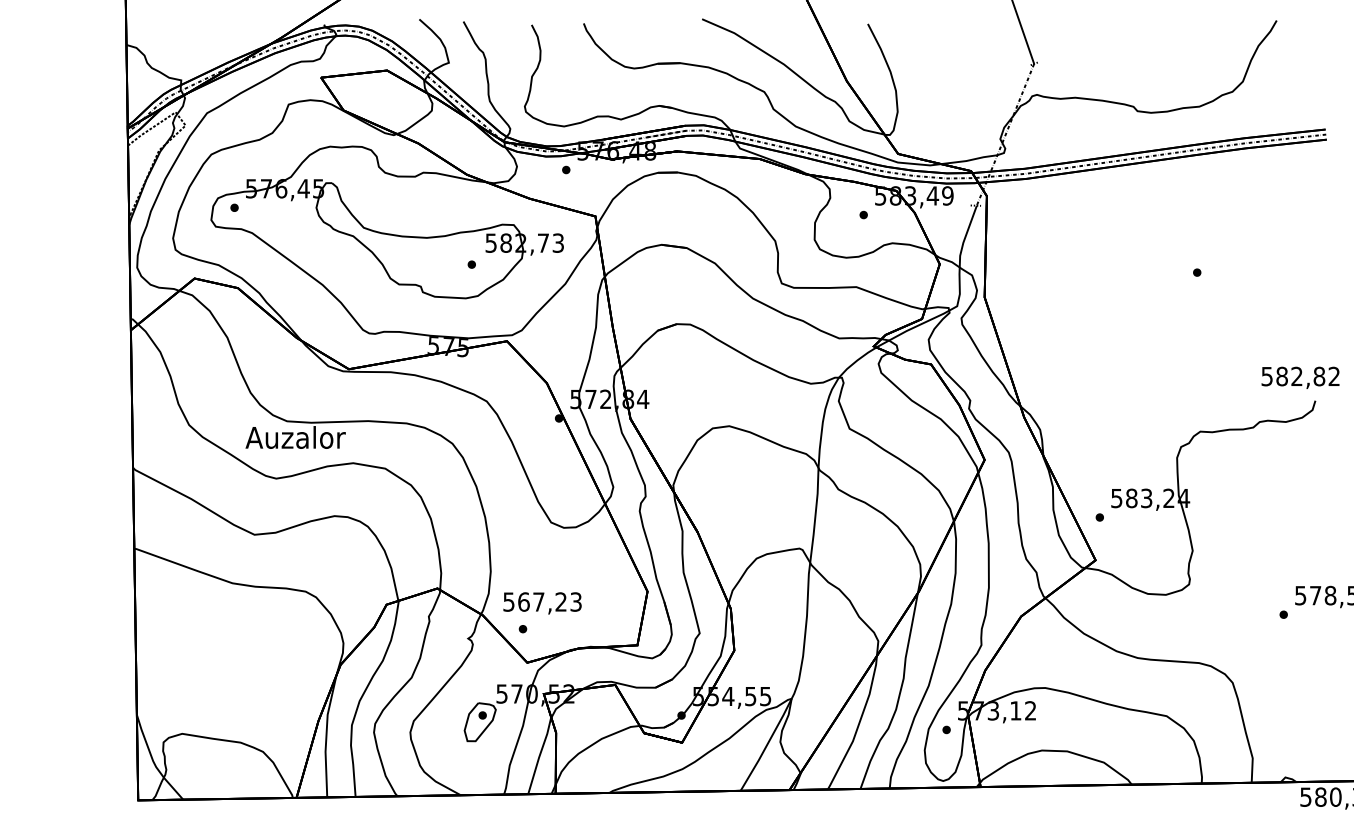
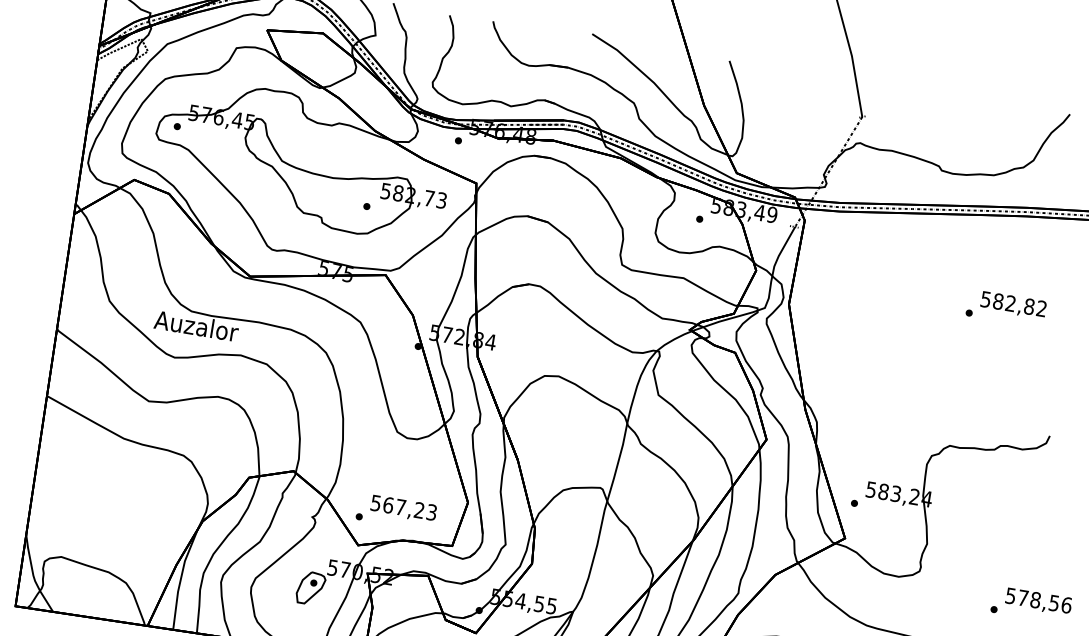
text: (1300, 377) -> (1013, 304), moved
text: (542, 603) -> (403, 509), moved

